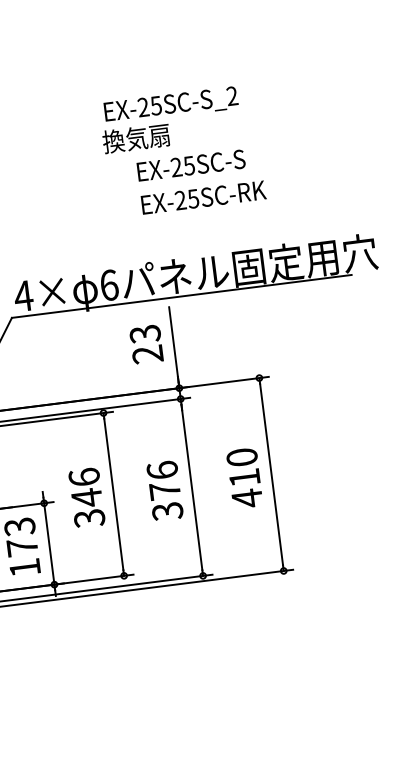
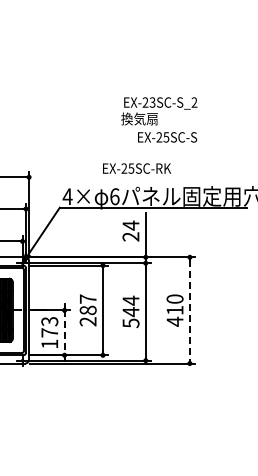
text: (155, 103) -> (152, 101), EX-25SC-S_2 -> EX-23SC-S_2
text: (204, 197) -> (137, 168), moved
text: (144, 333) -> (130, 225), 23 -> 24
line: (270, 474) -> (189, 310), solid -> dashed
text: (164, 490) -> (130, 311), 376 -> 544
text: (85, 498) -> (87, 310), 346 -> 287
line: (49, 545) -> (64, 333), solid -> dashed

